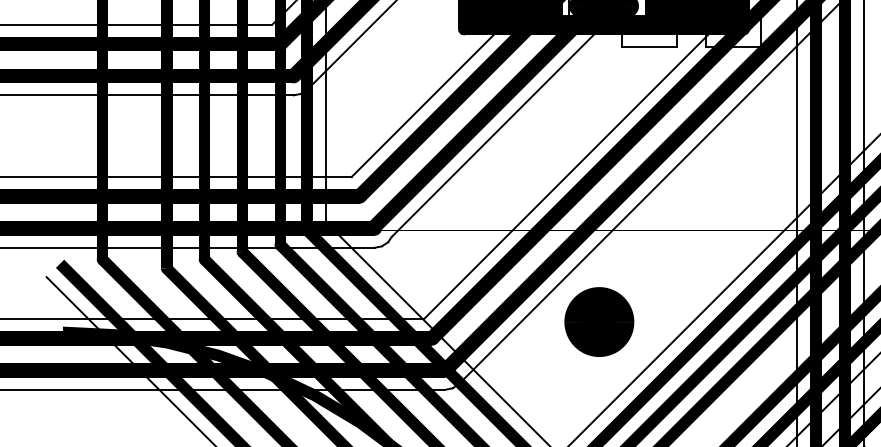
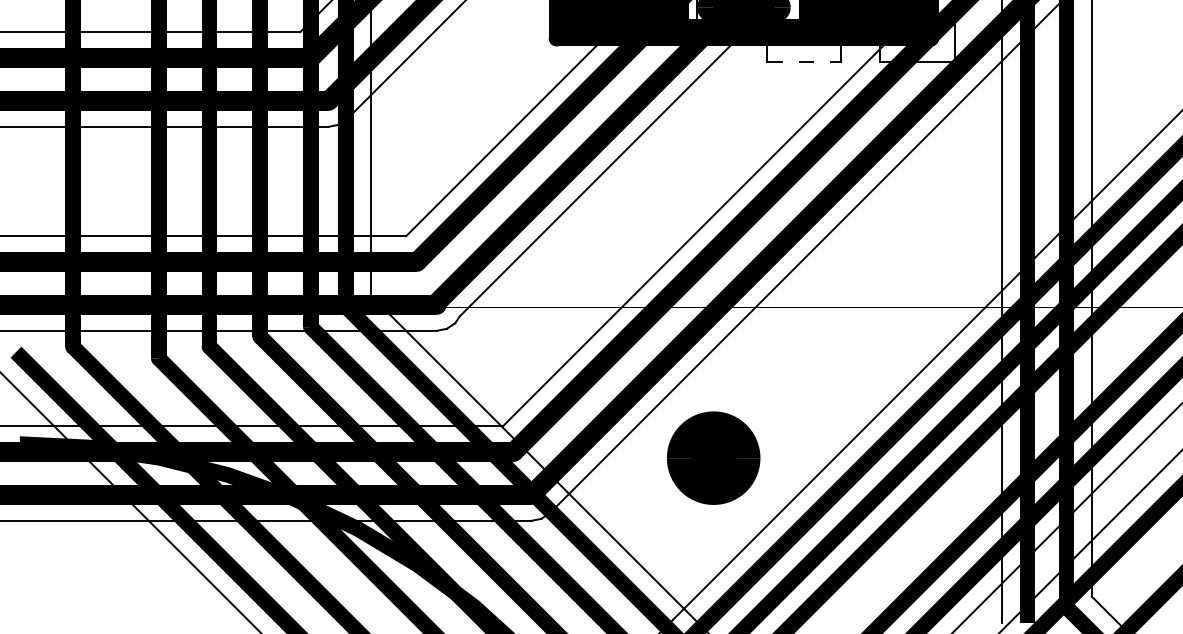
line: (649, 46) -> (804, 61), solid -> dashed
part: (599, 321) -> (713, 457), moved

